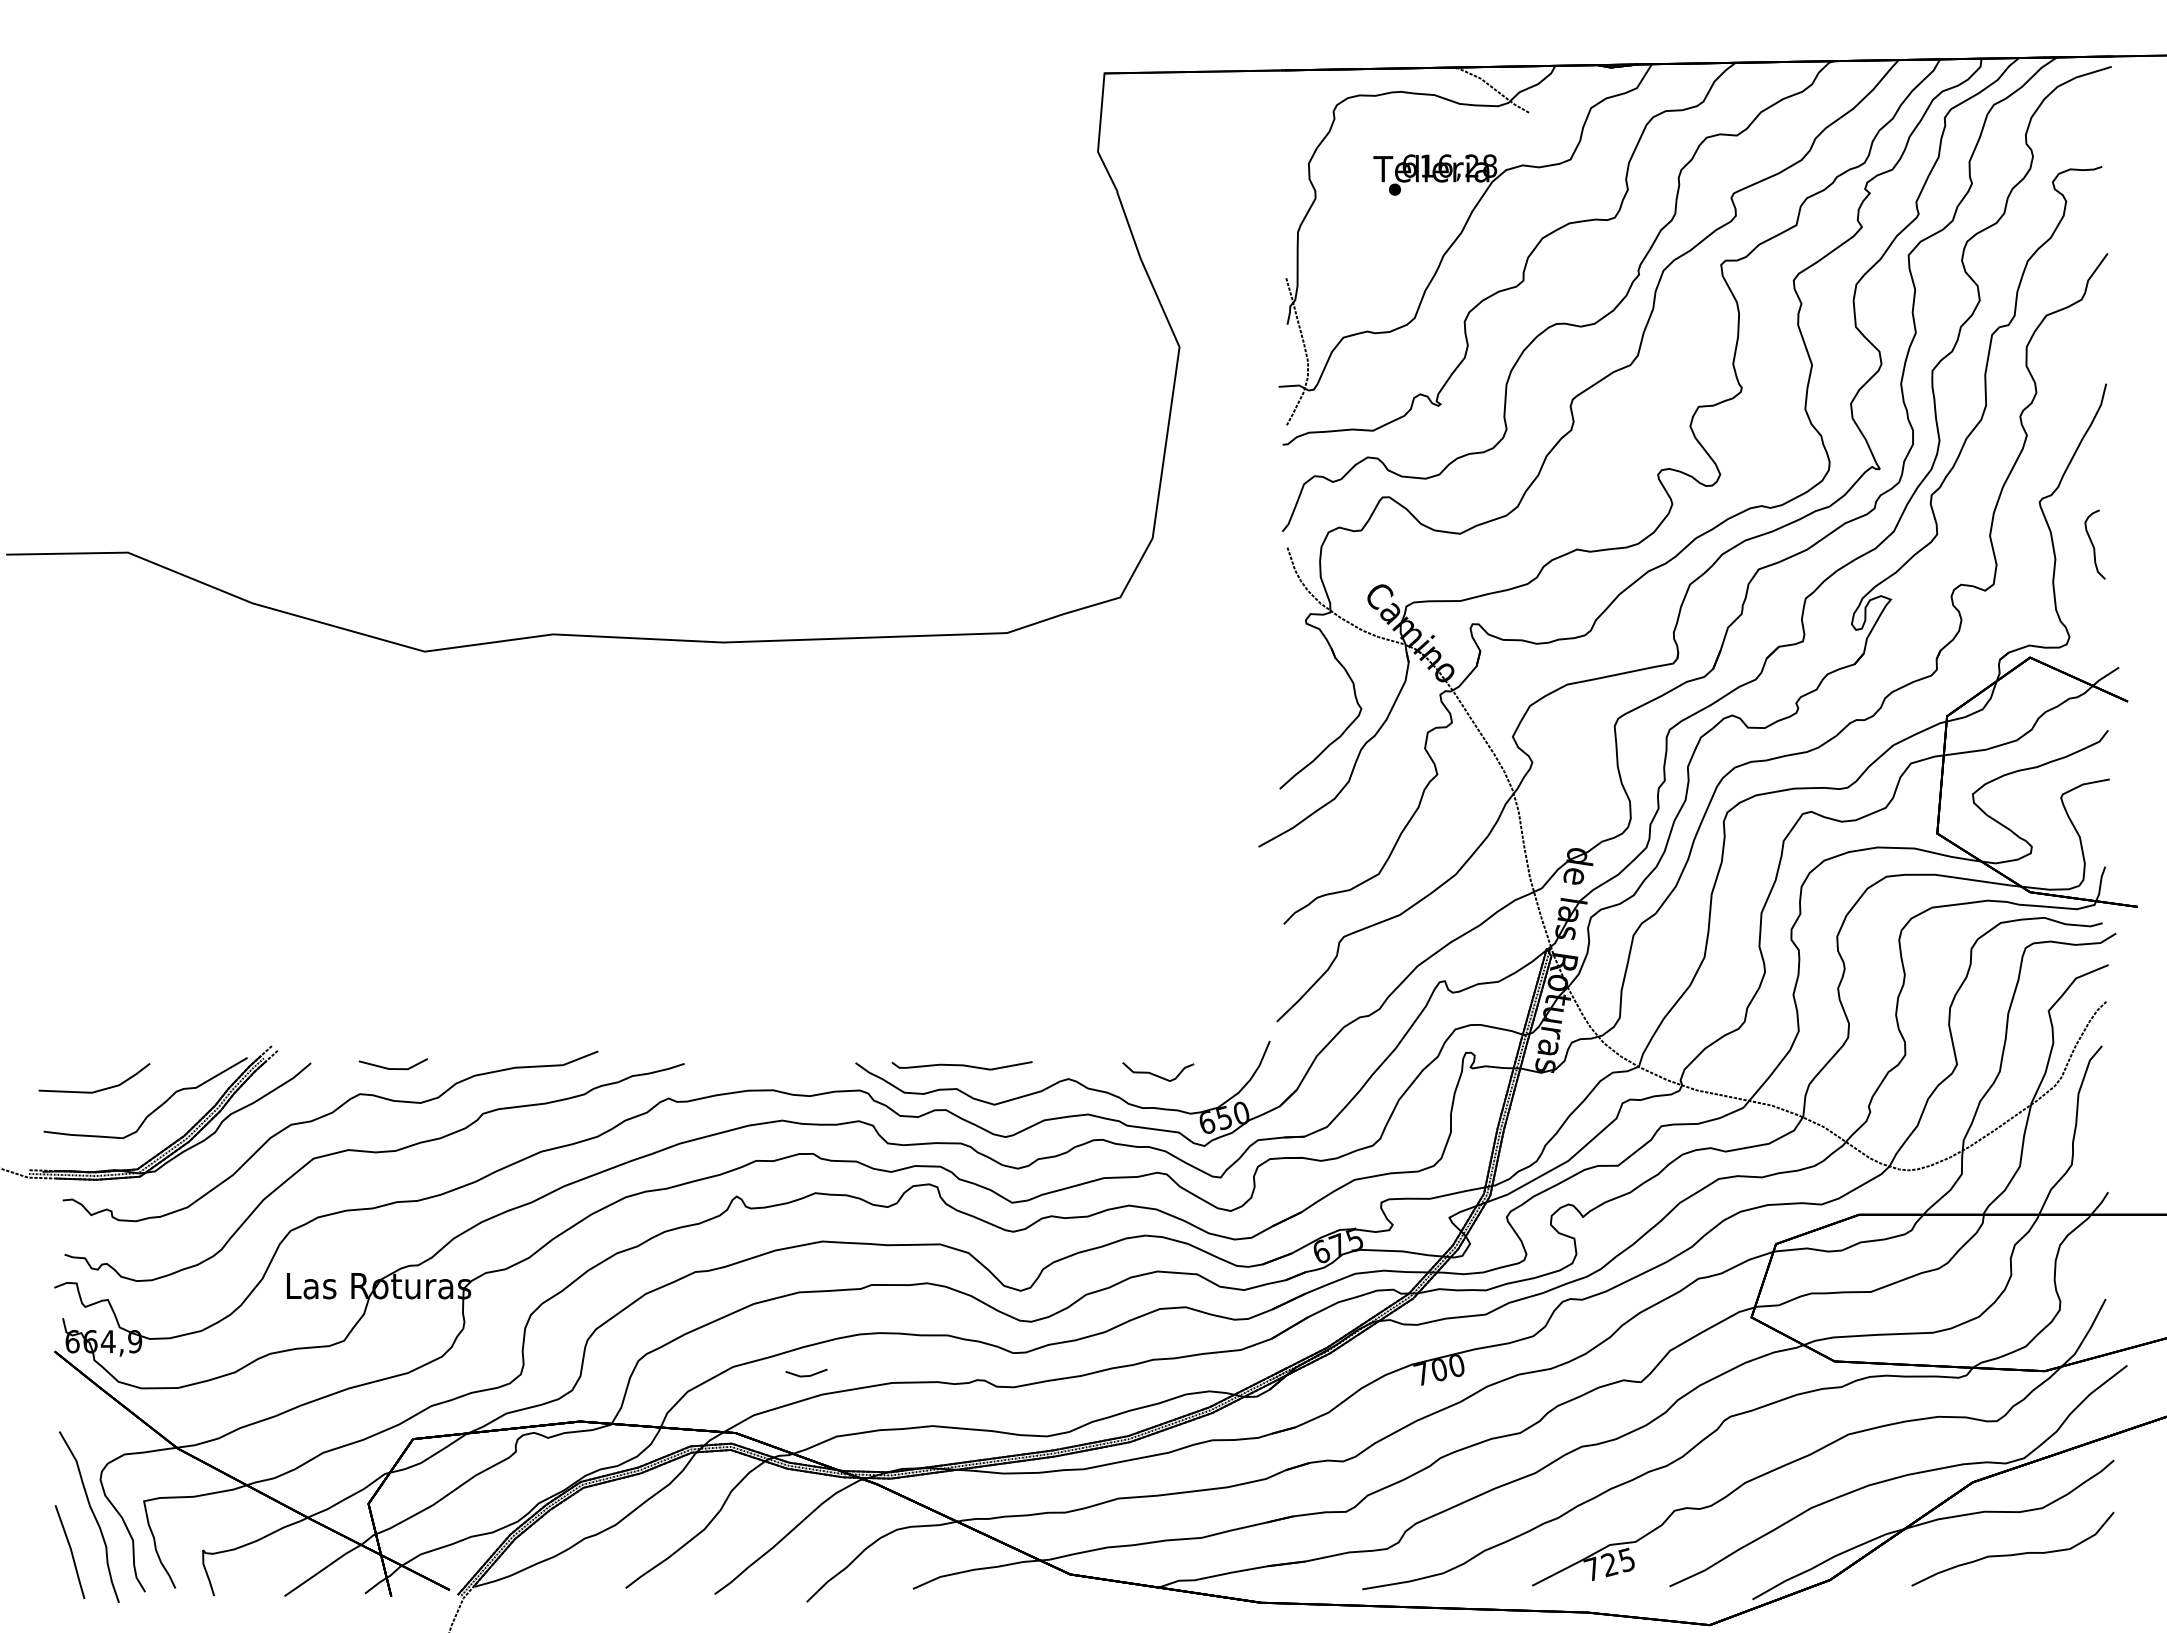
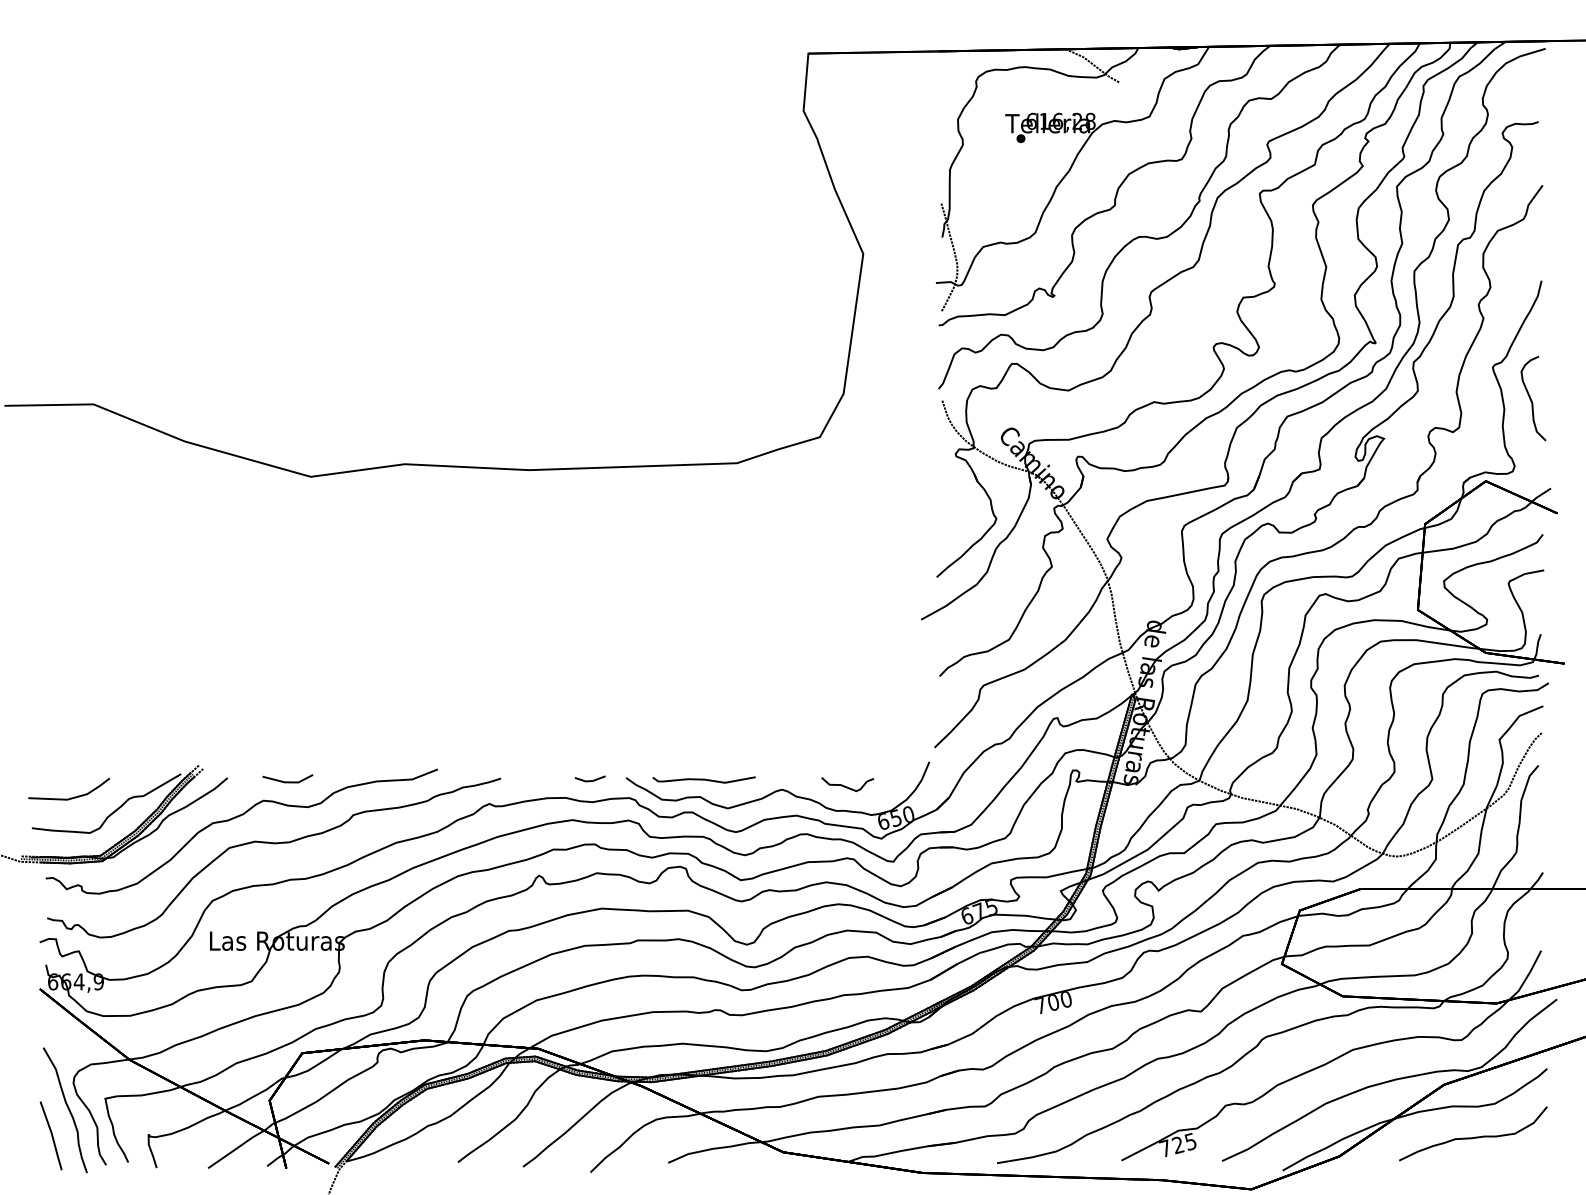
part: (2095, 544) -> (1533, 398), size x1.67
line: (805, 1375) -> (589, 780), moved

